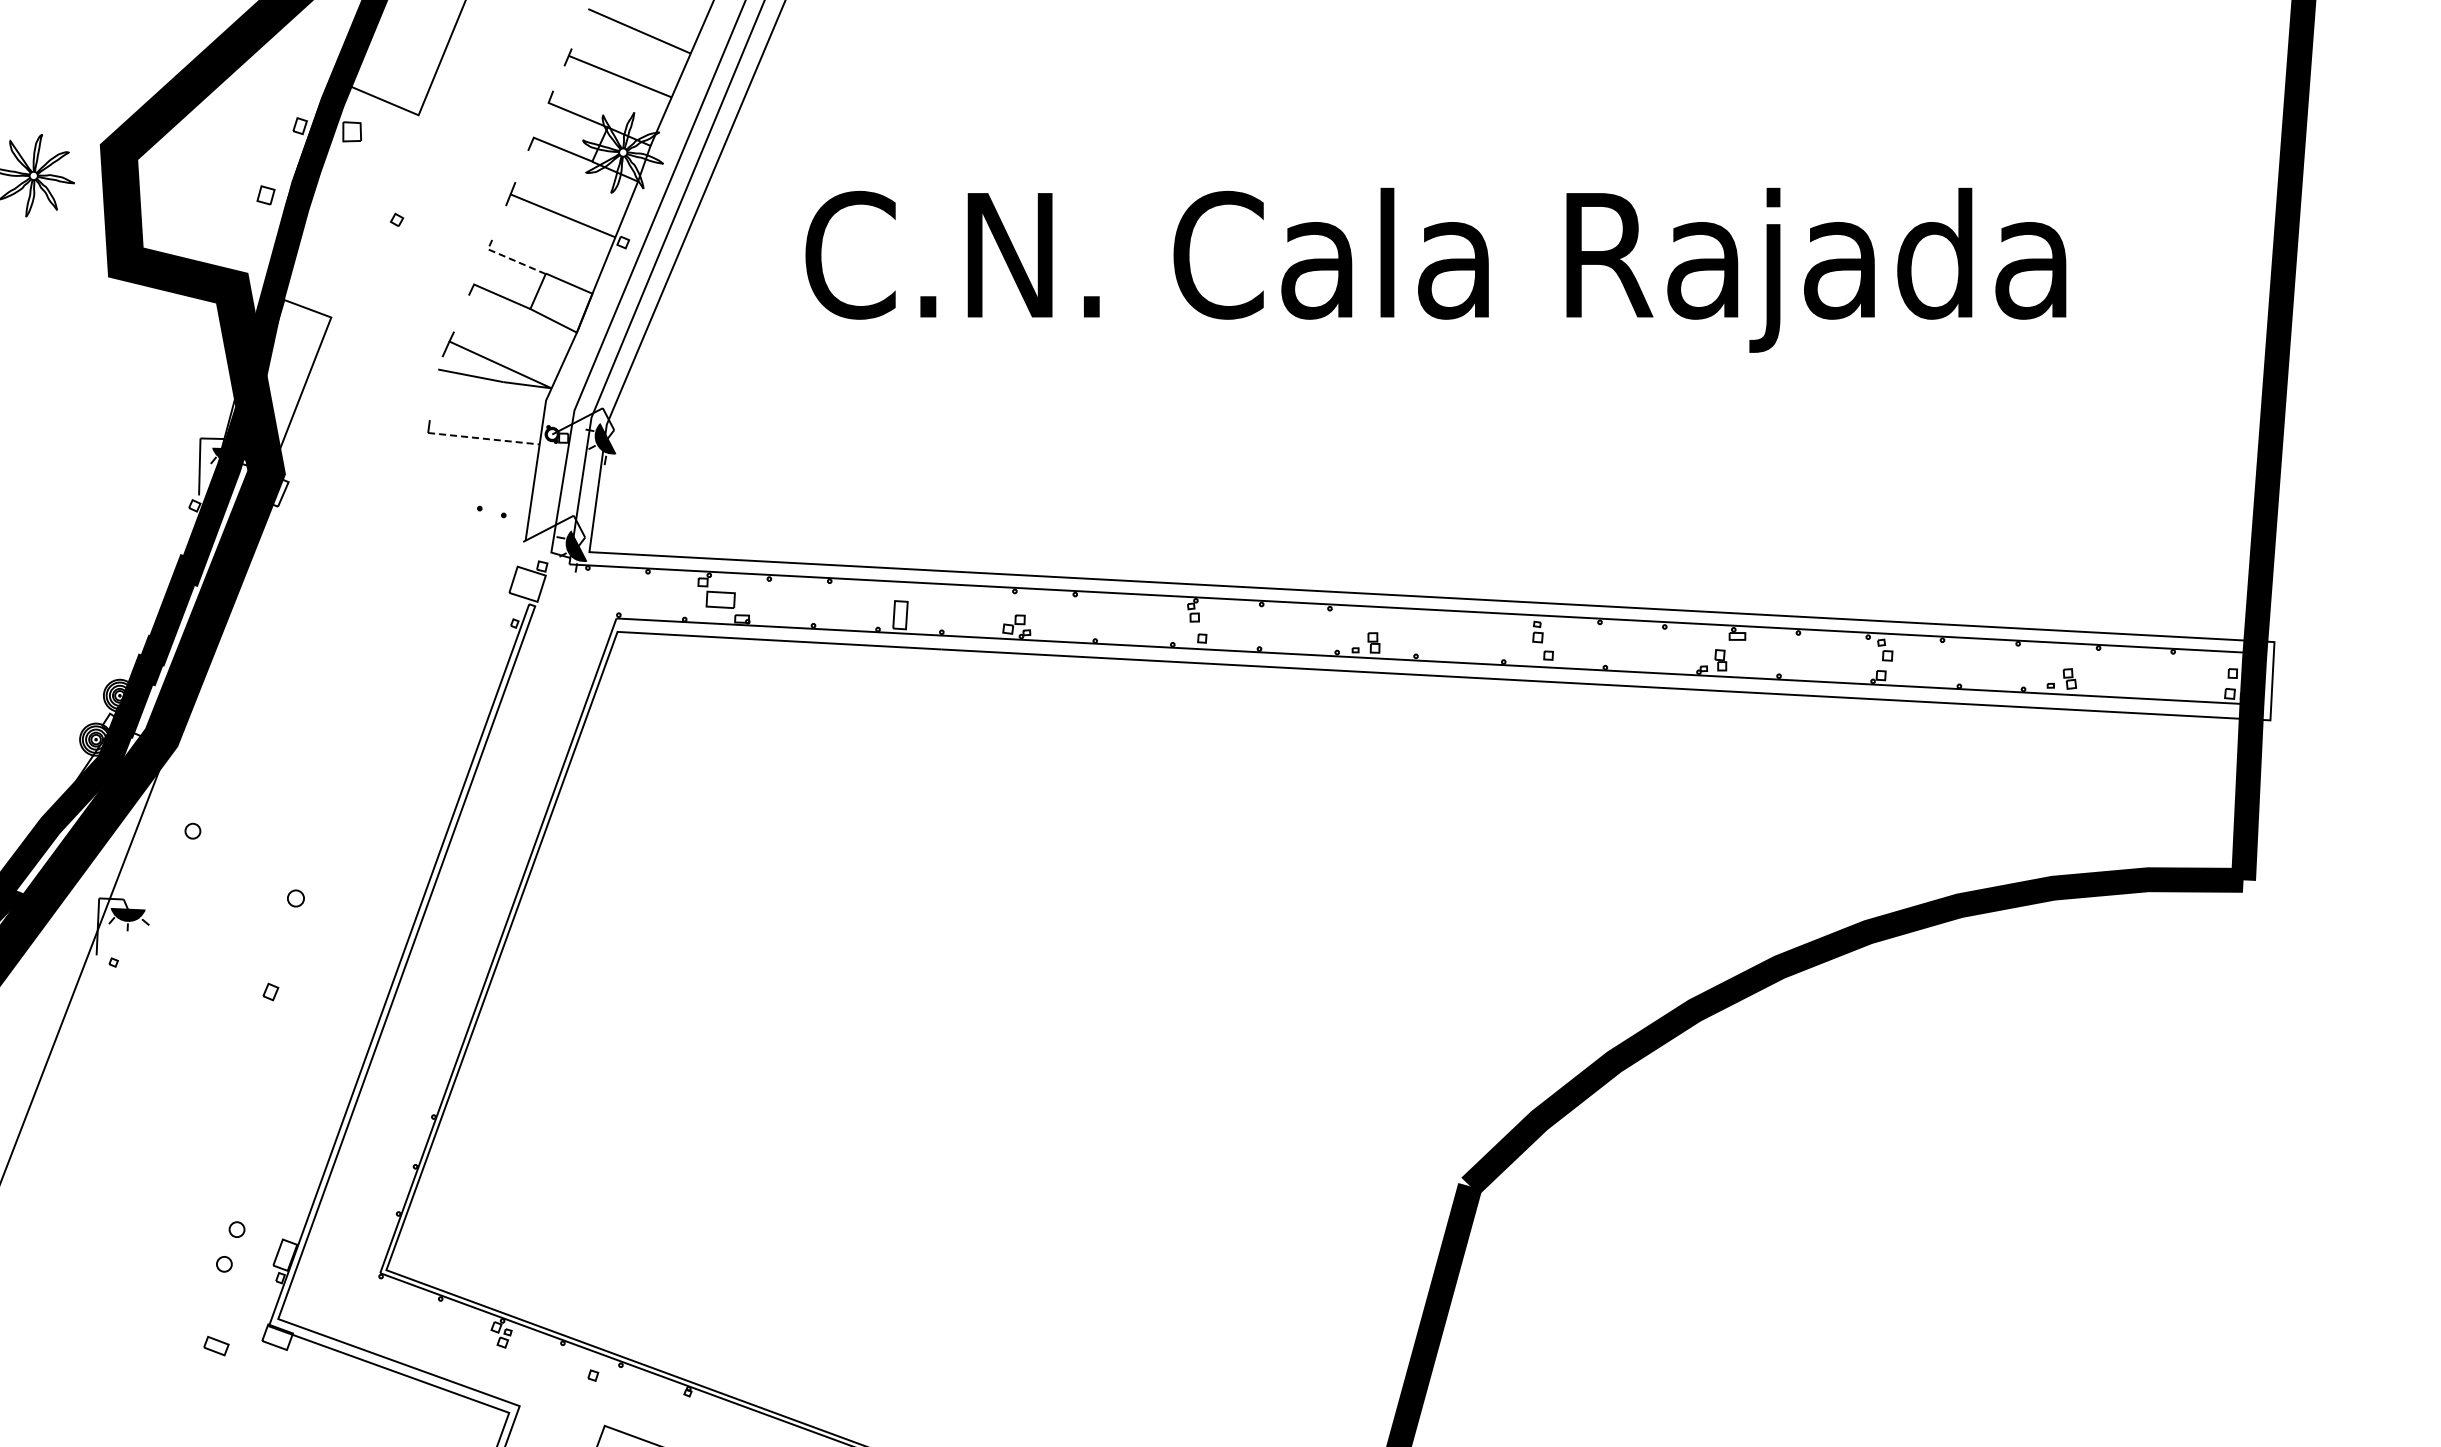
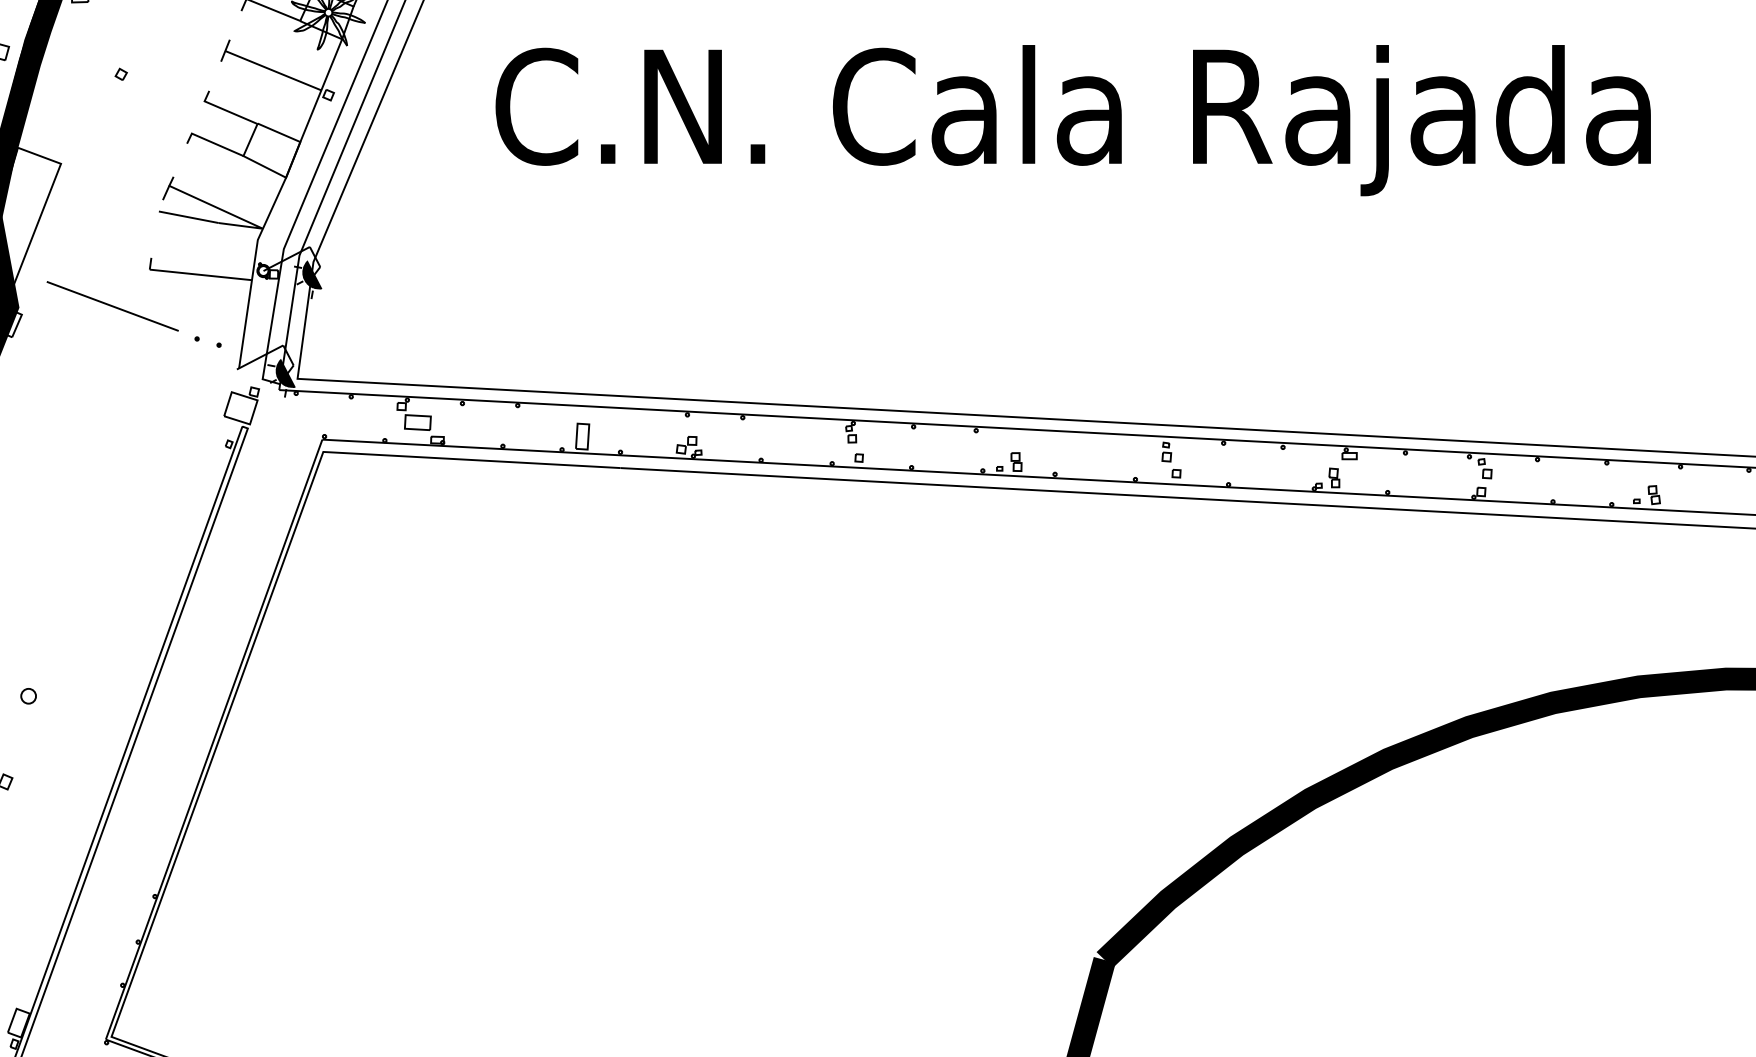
line: (510, 258) -> (225, 109), dashed -> solid
line: (484, 438) -> (201, 274), dashed -> solid
line: (387, 472) -> (112, 305), added

